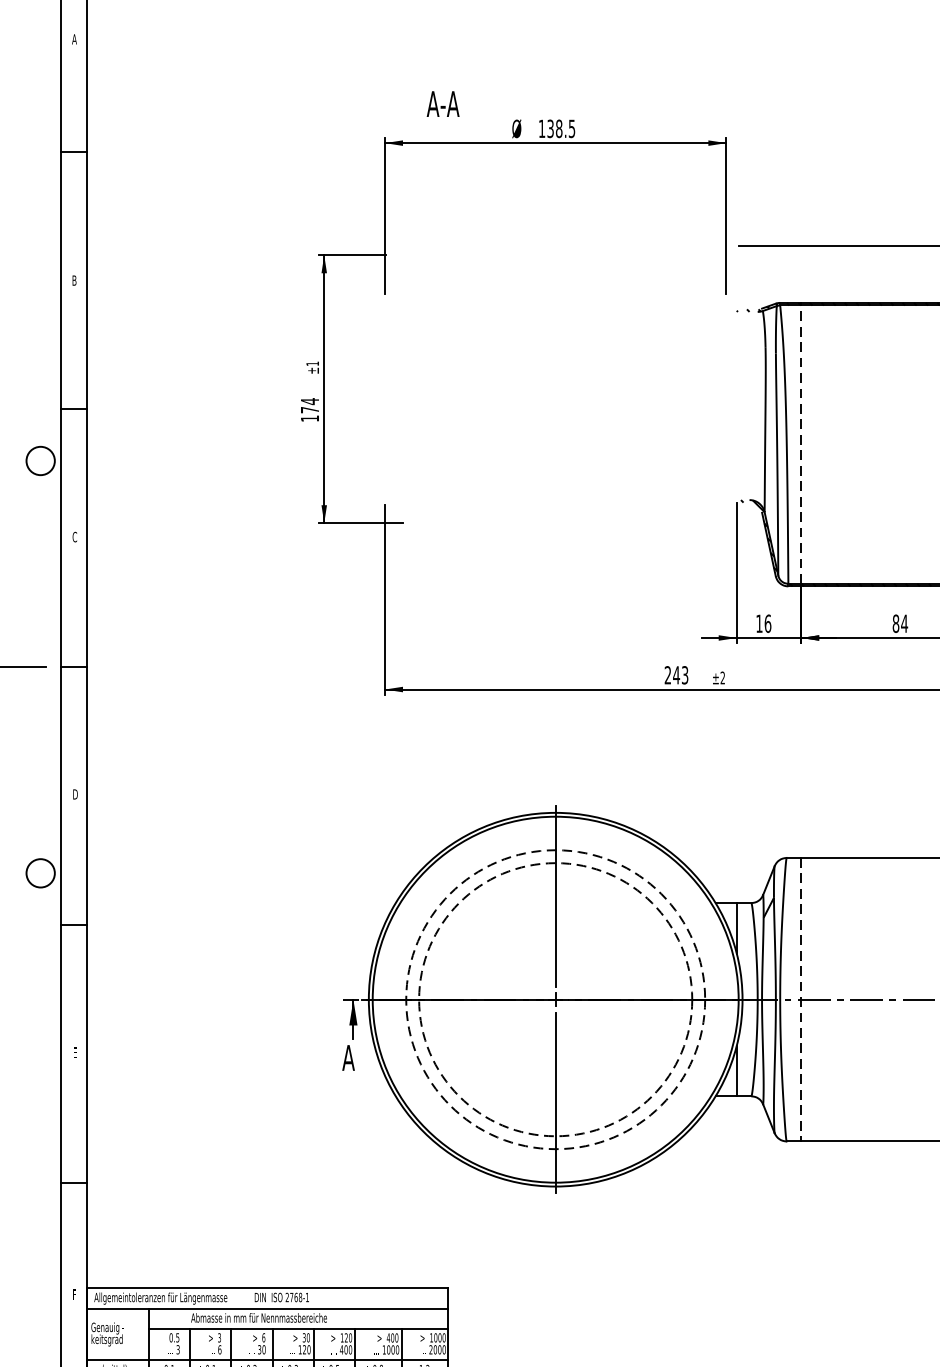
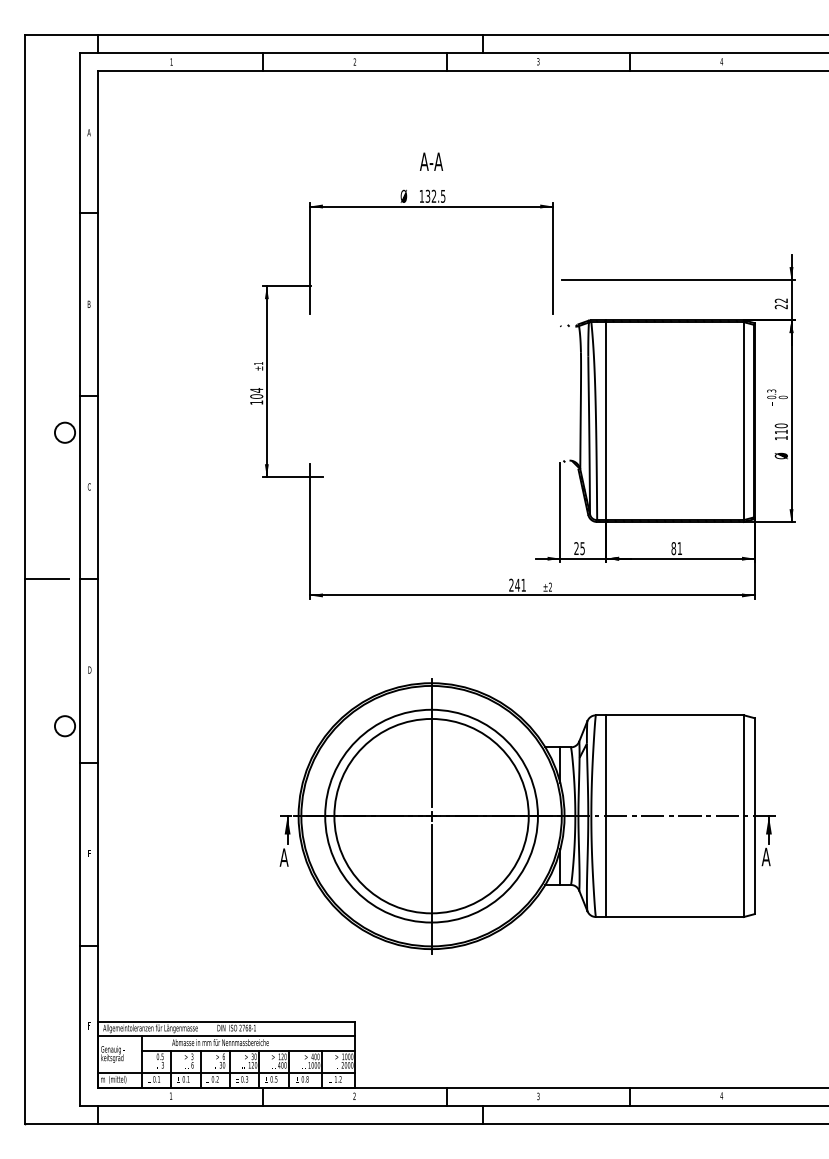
text: (443, 103) -> (431, 161), moved
text: (558, 127) -> (433, 195), 138.5 -> 132.5
text: (309, 410) -> (256, 396), 174 -> 104
line: (801, 443) -> (606, 420), dashed -> solid
text: (763, 623) -> (579, 548), 16 -> 25
text: (904, 623) -> (679, 548), 84 -> 81
text: (684, 674) -> (523, 584), 243 -> 241
circle: (555, 998) -> (431, 815), dashed -> solid
circle: (555, 998) -> (431, 815), dashed -> solid
line: (801, 1000) -> (606, 816), dashed -> solid

